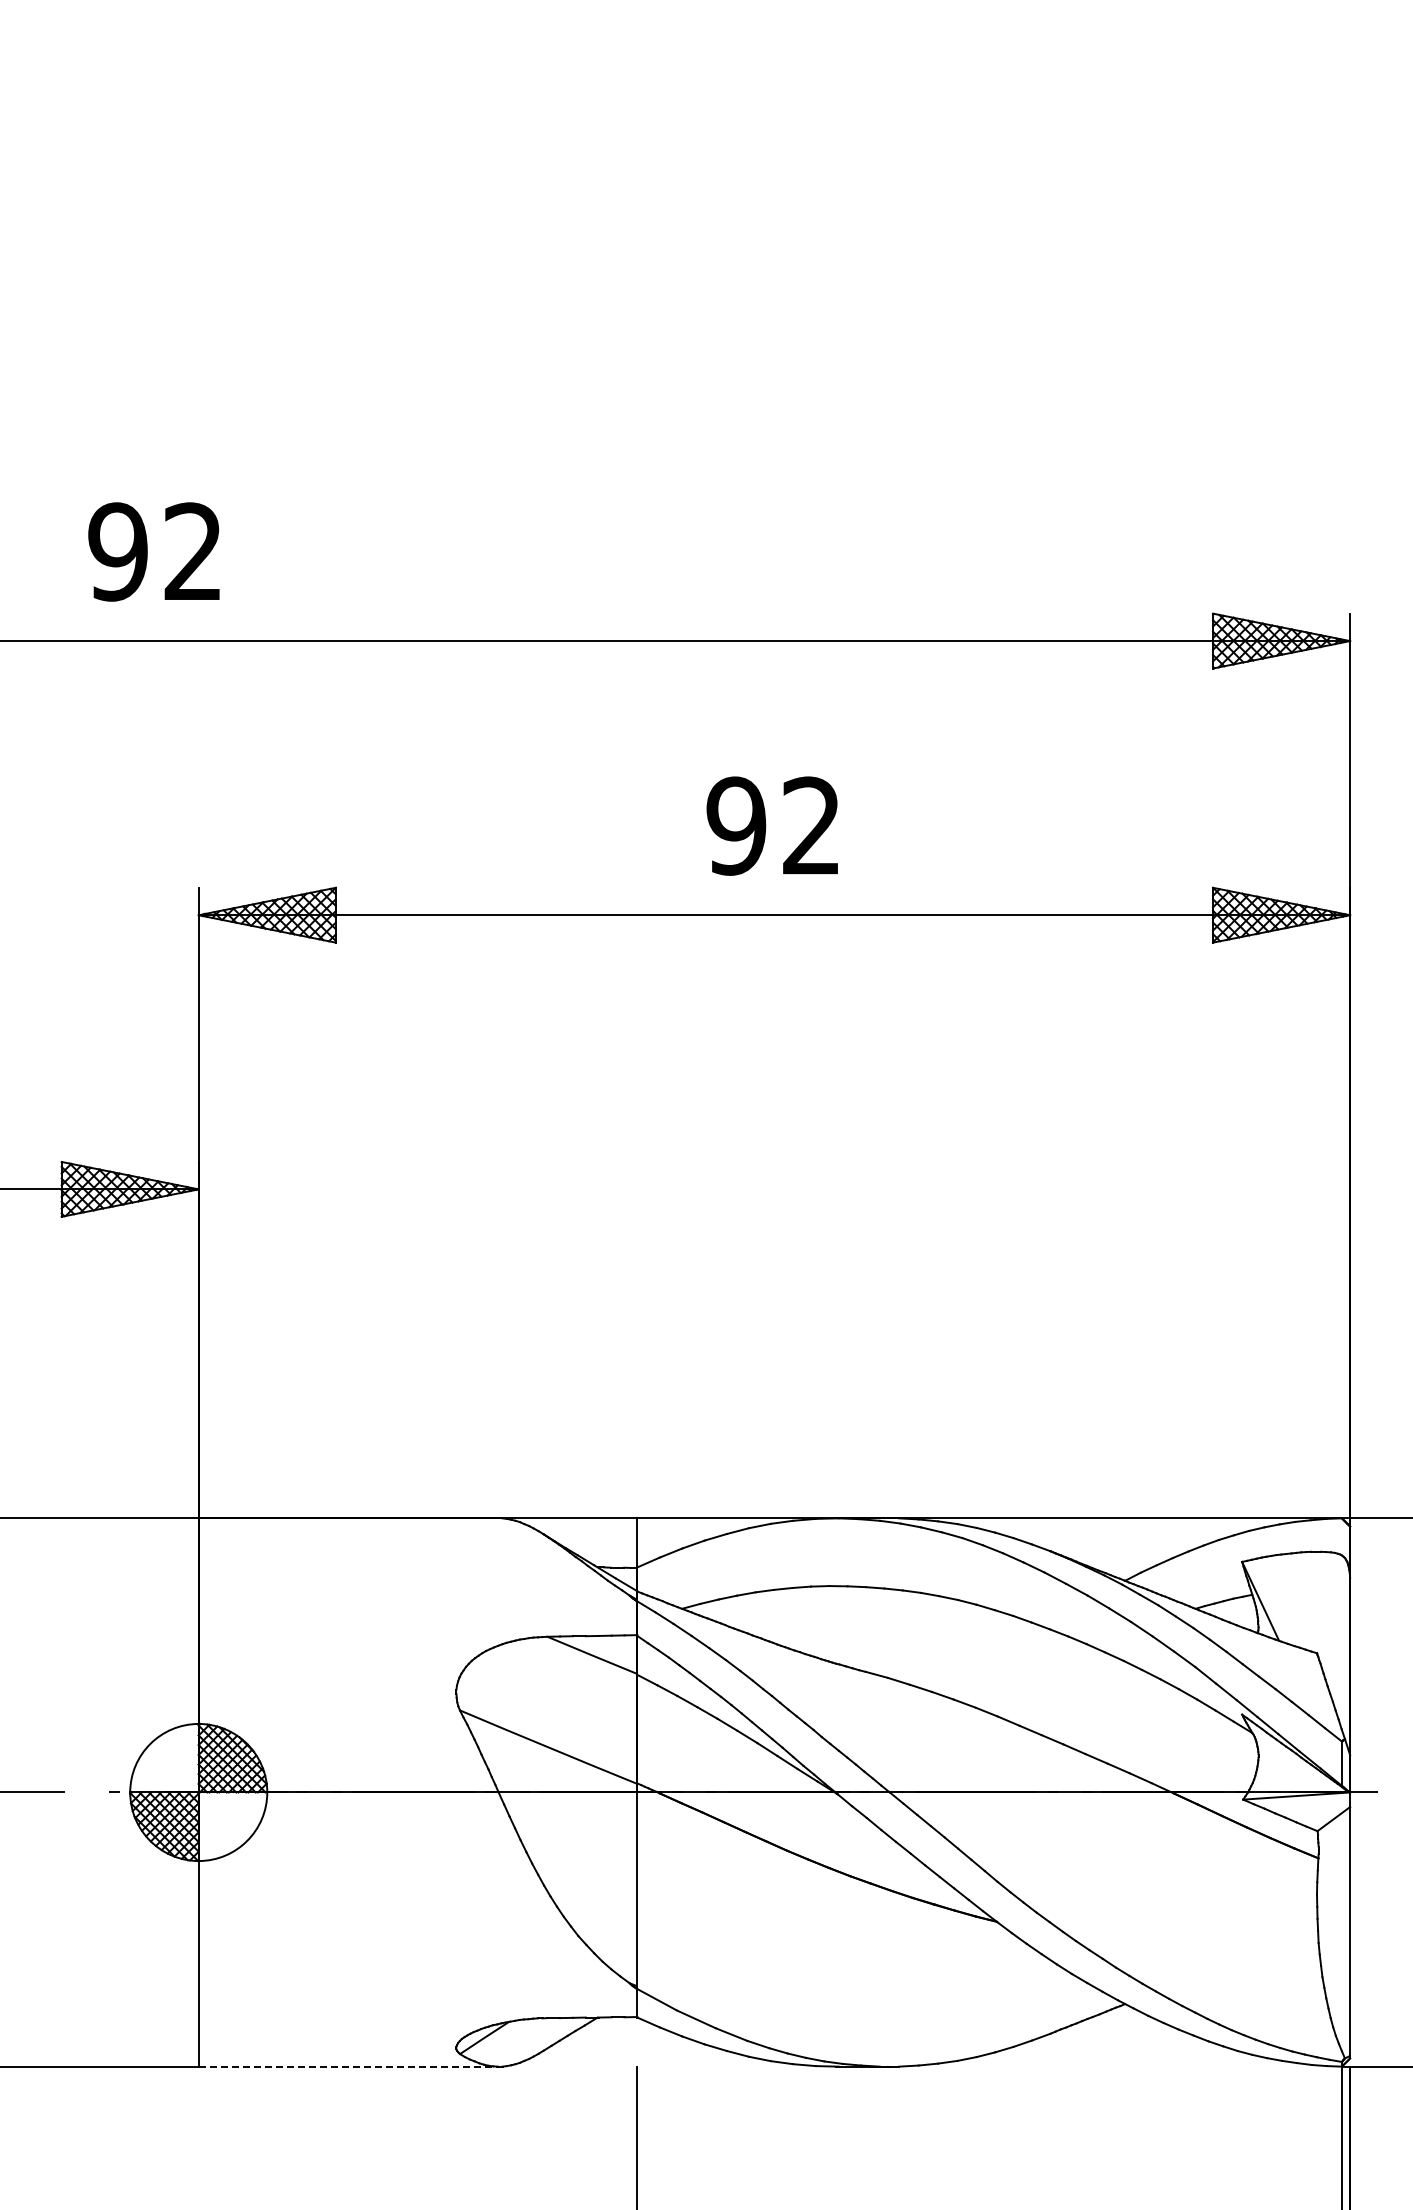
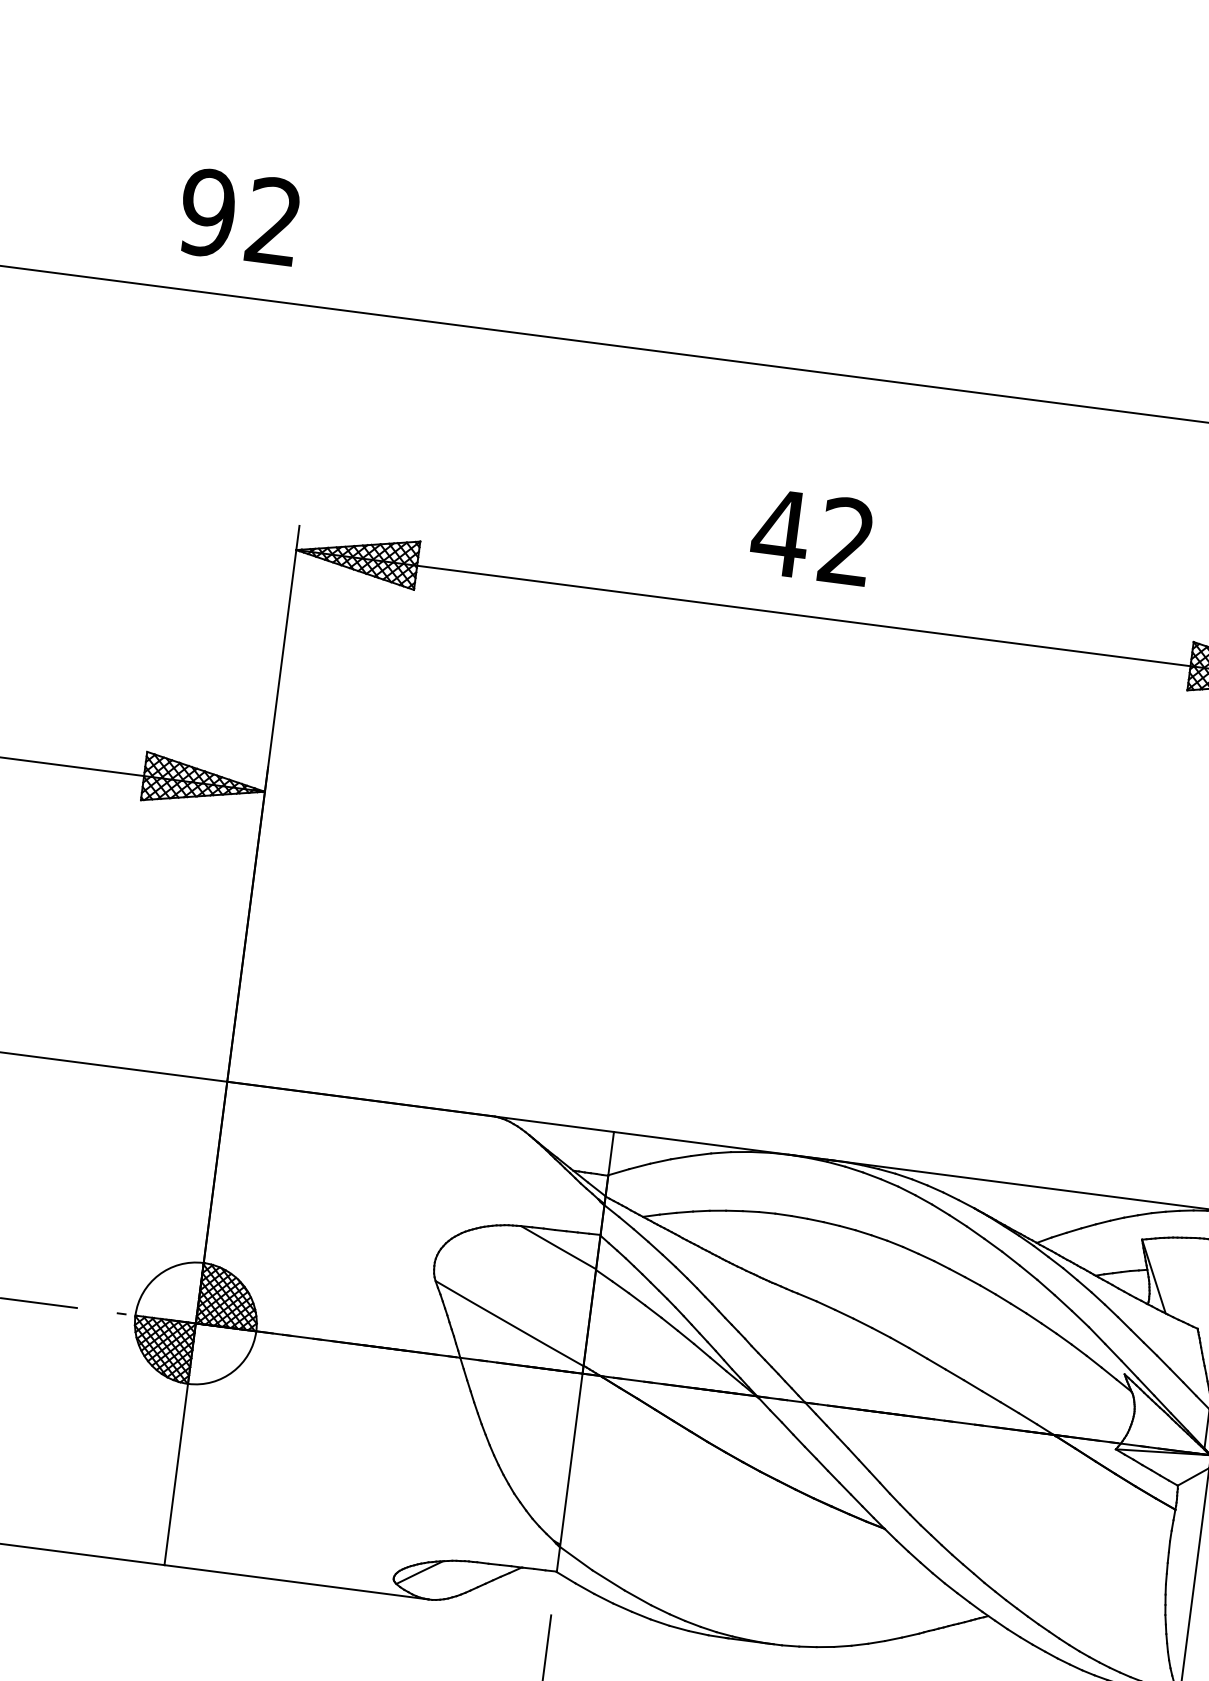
text: (153, 551) -> (239, 216), moved
text: (736, 825) -> (780, 532), 92 -> 42
line: (348, 2066) -> (296, 1582), dashed -> solid

